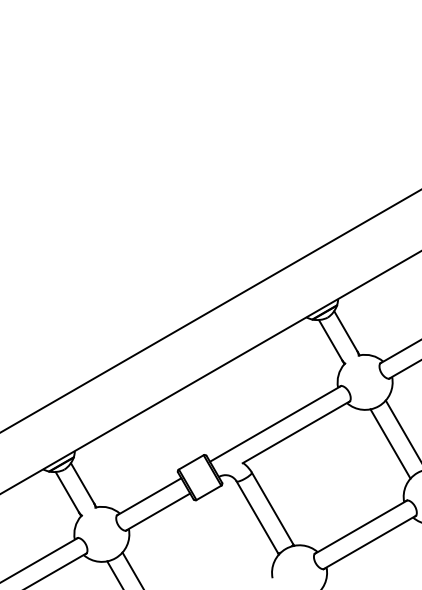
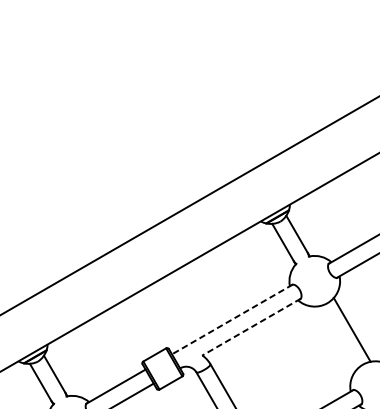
line: (275, 423) -> (232, 319), solid -> dashed
line: (296, 432) -> (251, 327), solid -> dashed
line: (390, 443) -> (338, 337), removed

